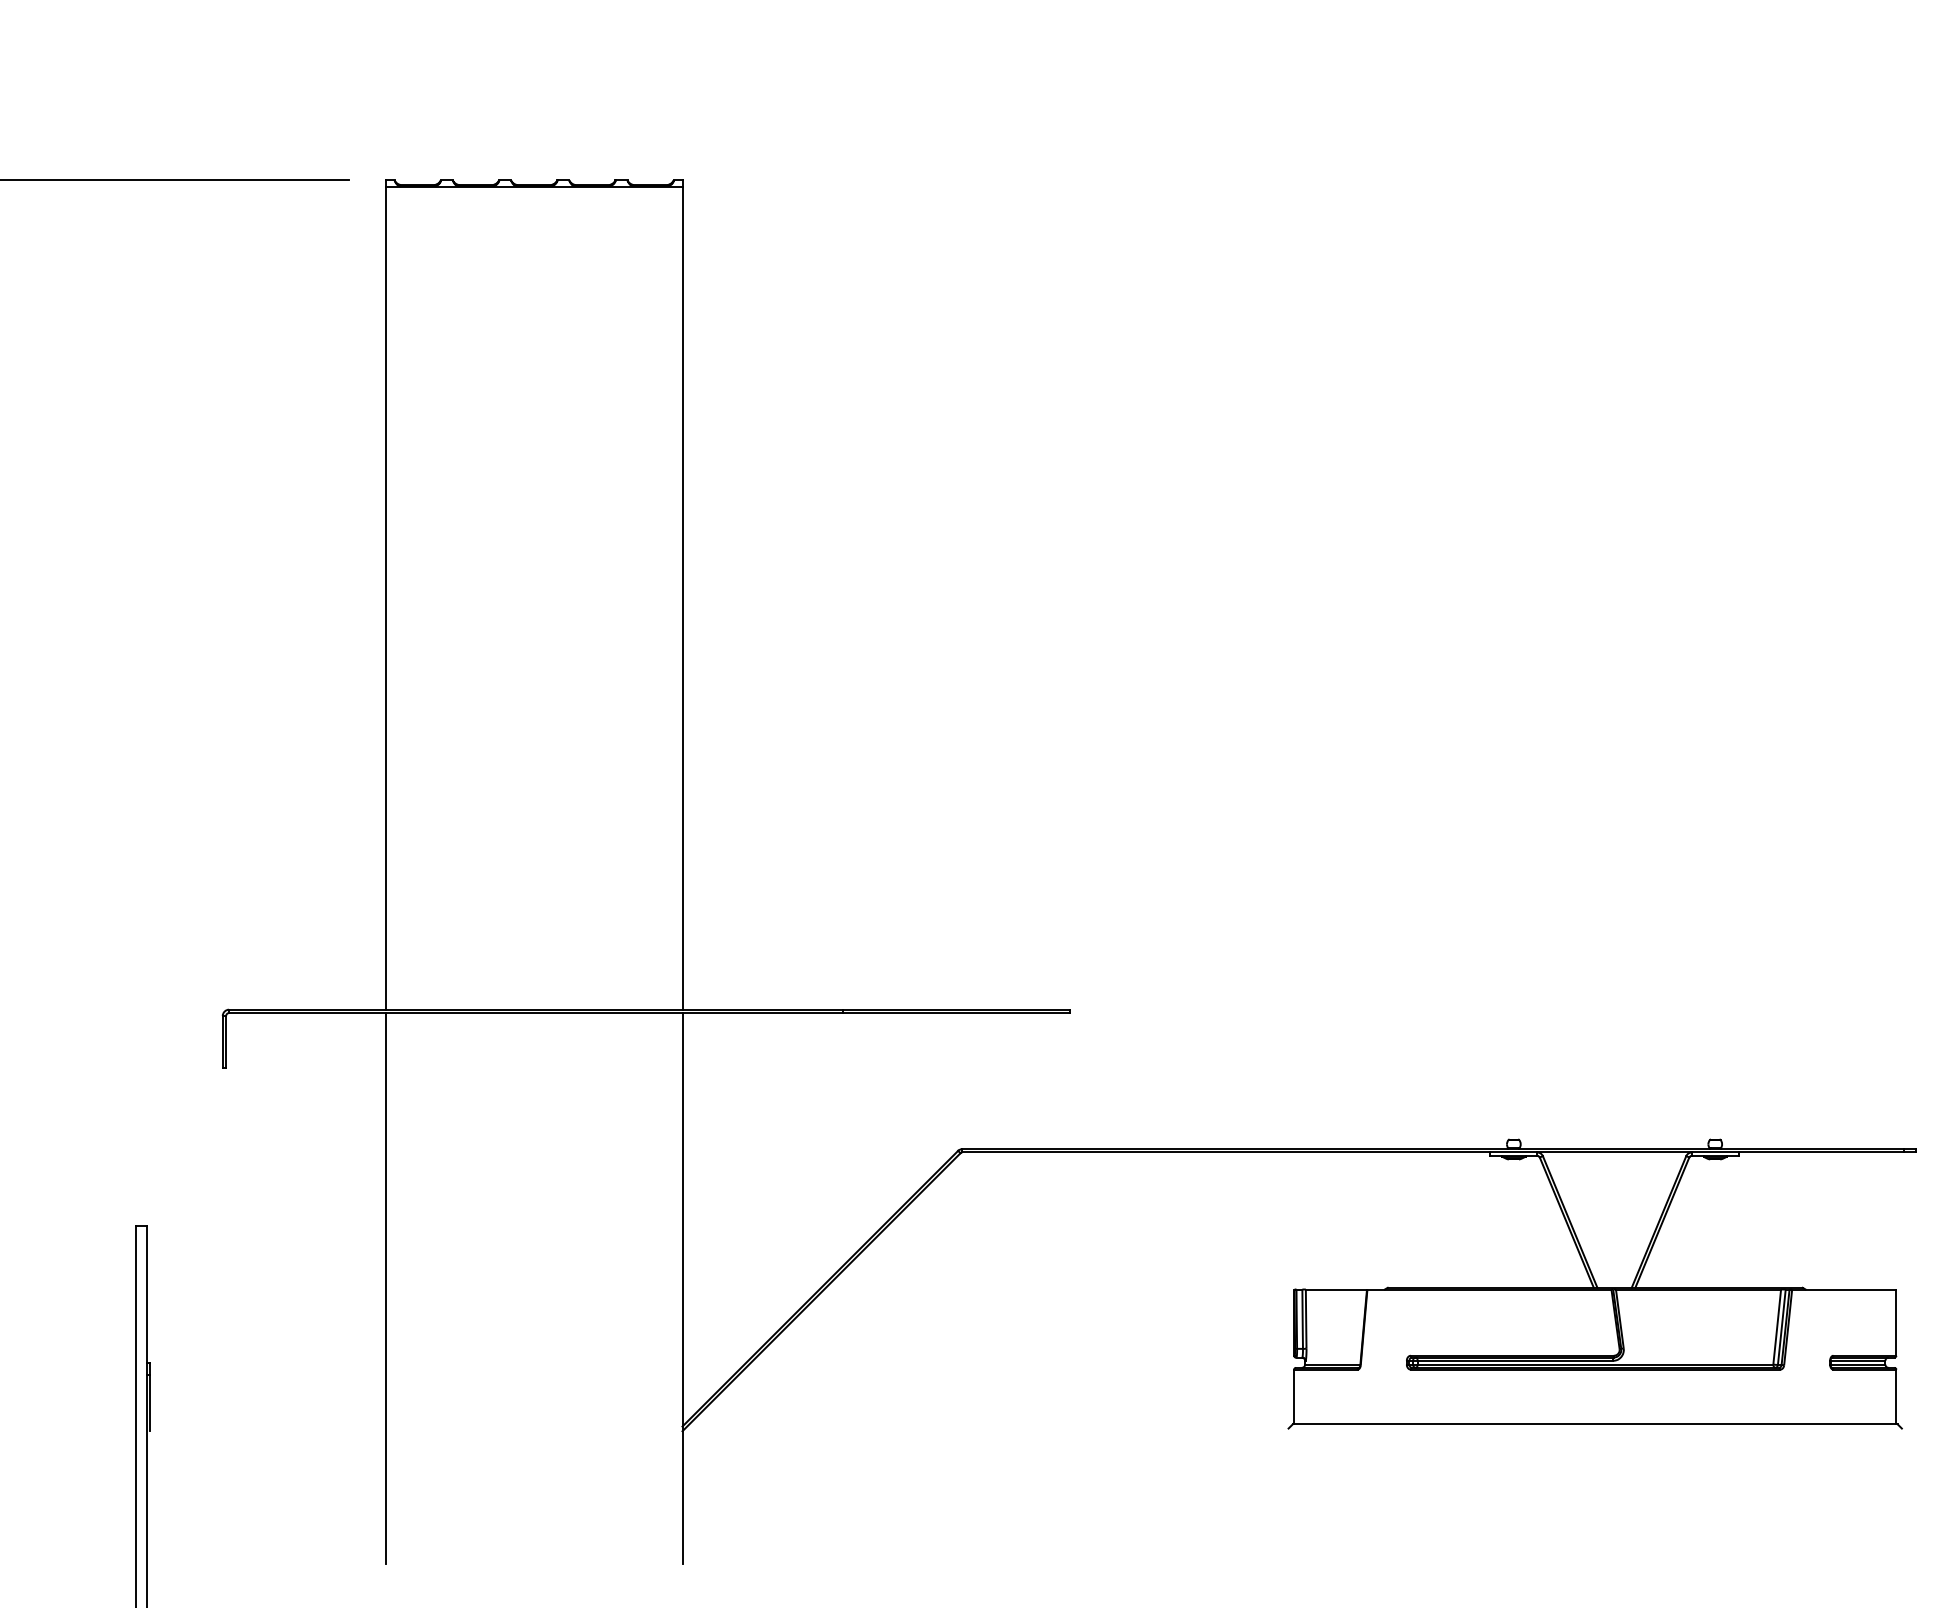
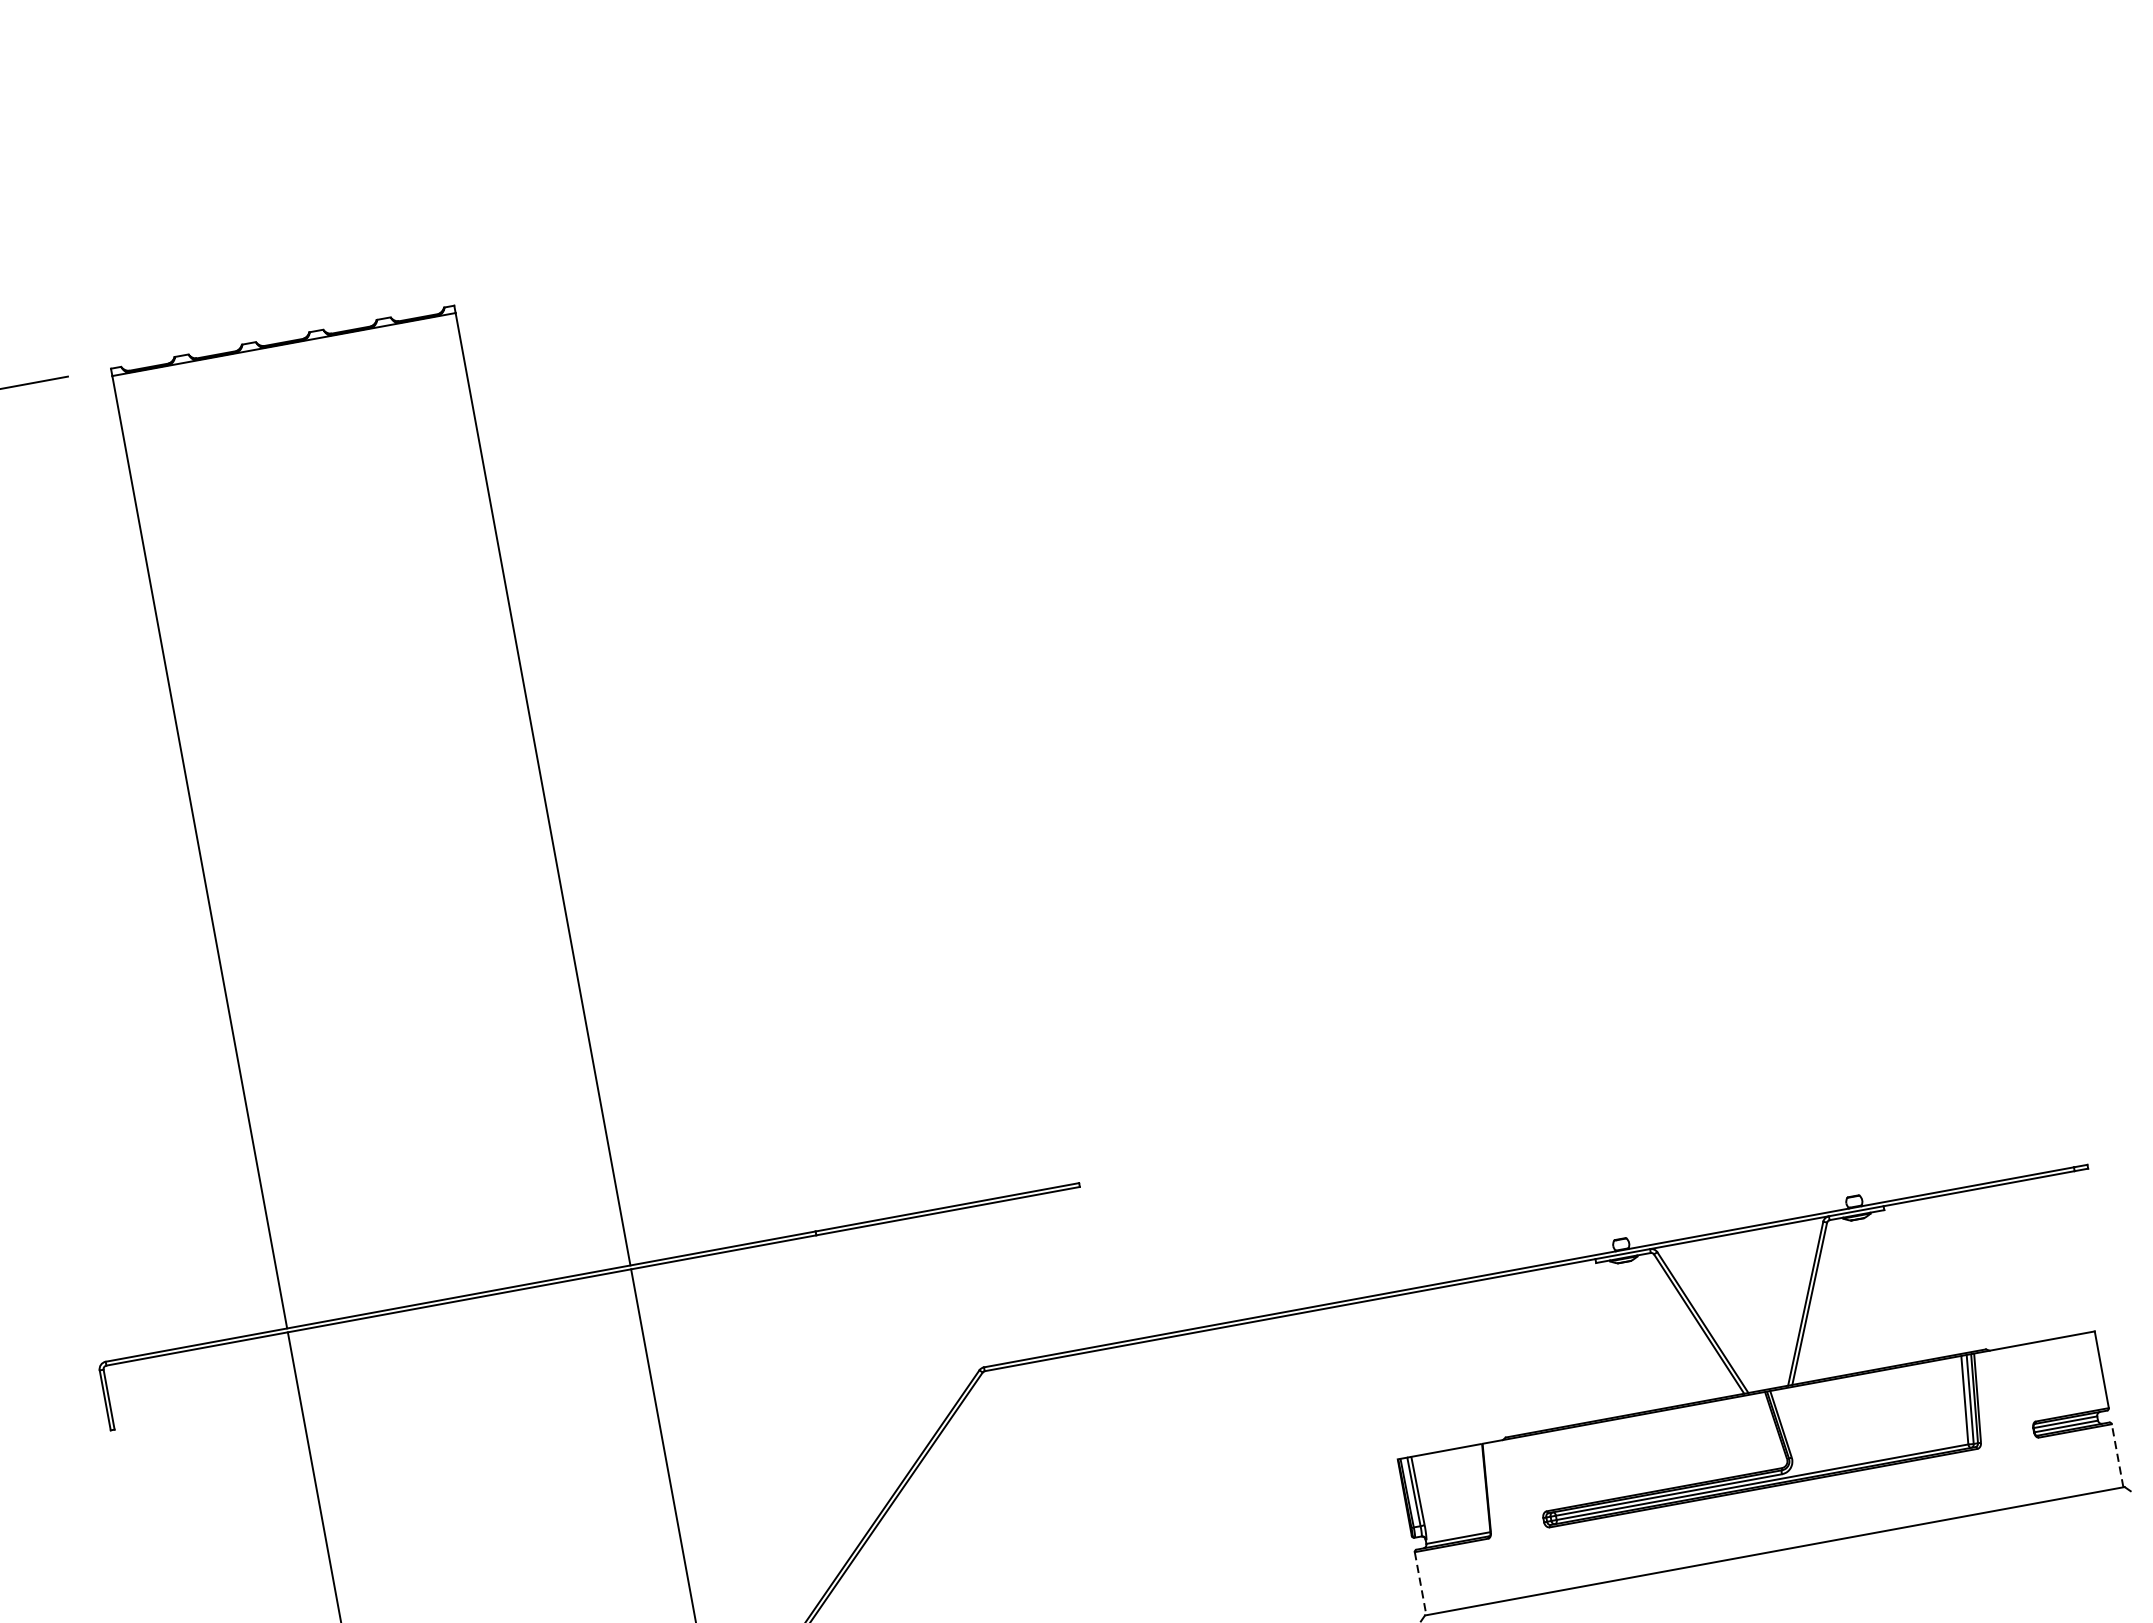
line: (1896, 1396) -> (2117, 1455), solid -> dashed
line: (1294, 1397) -> (1421, 1584), solid -> dashed

